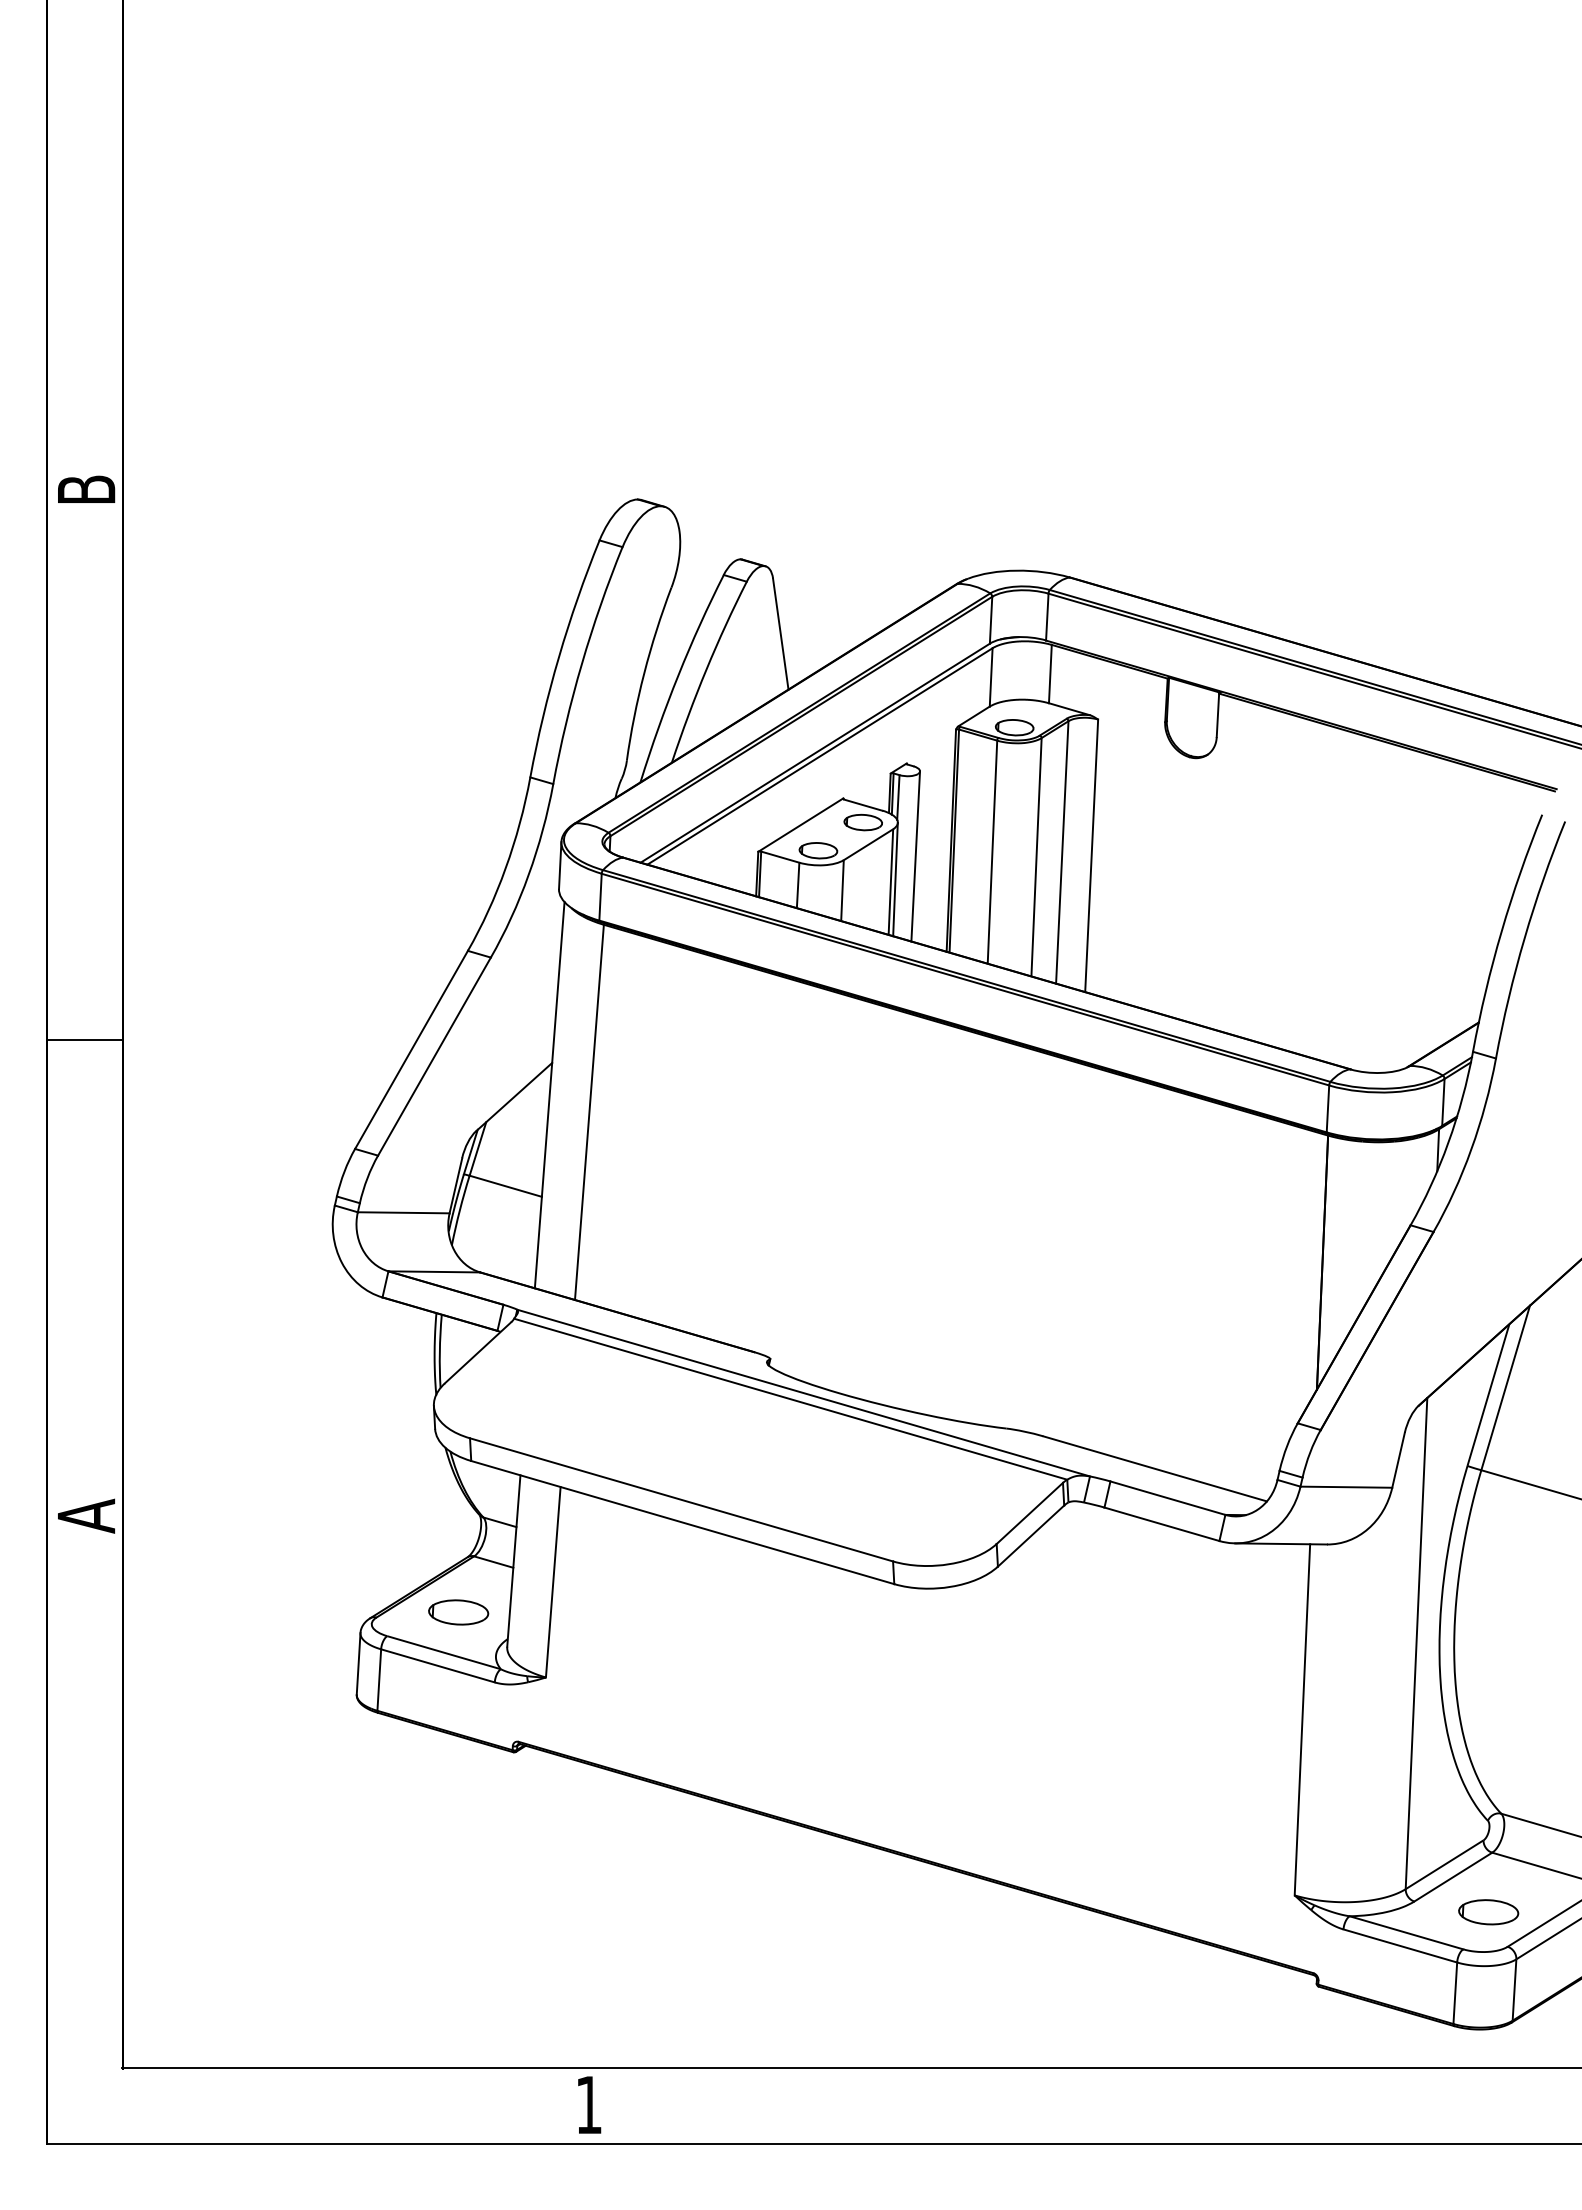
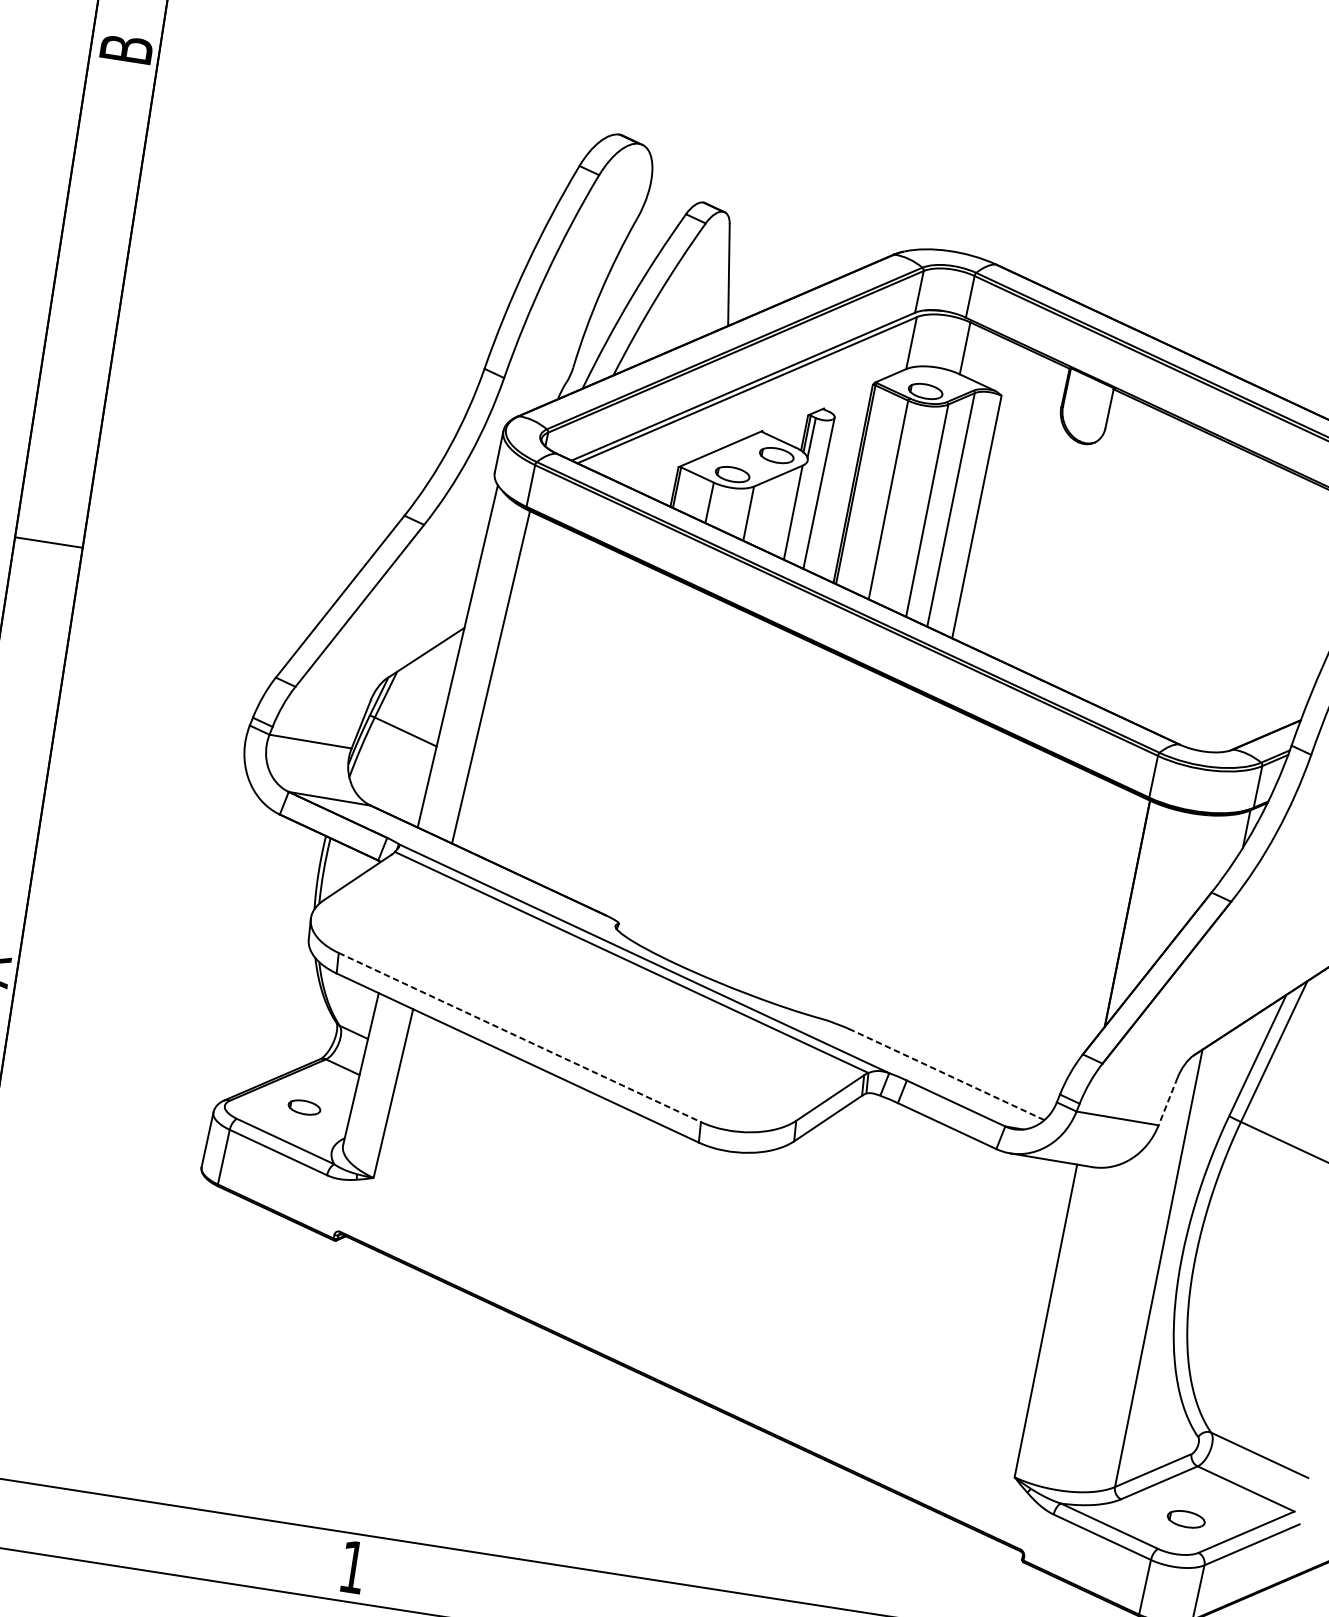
line: (895, 879) -> (797, 511), removed
line: (1398, 1460) -> (1168, 1101), solid -> dashed
line: (1154, 1468) -> (948, 1075), solid -> dashed
line: (682, 1500) -> (520, 1038), solid -> dashed
part: (458, 1612) -> (304, 1107), size x0.6
part: (1488, 1912) -> (1186, 1519), size x0.7

